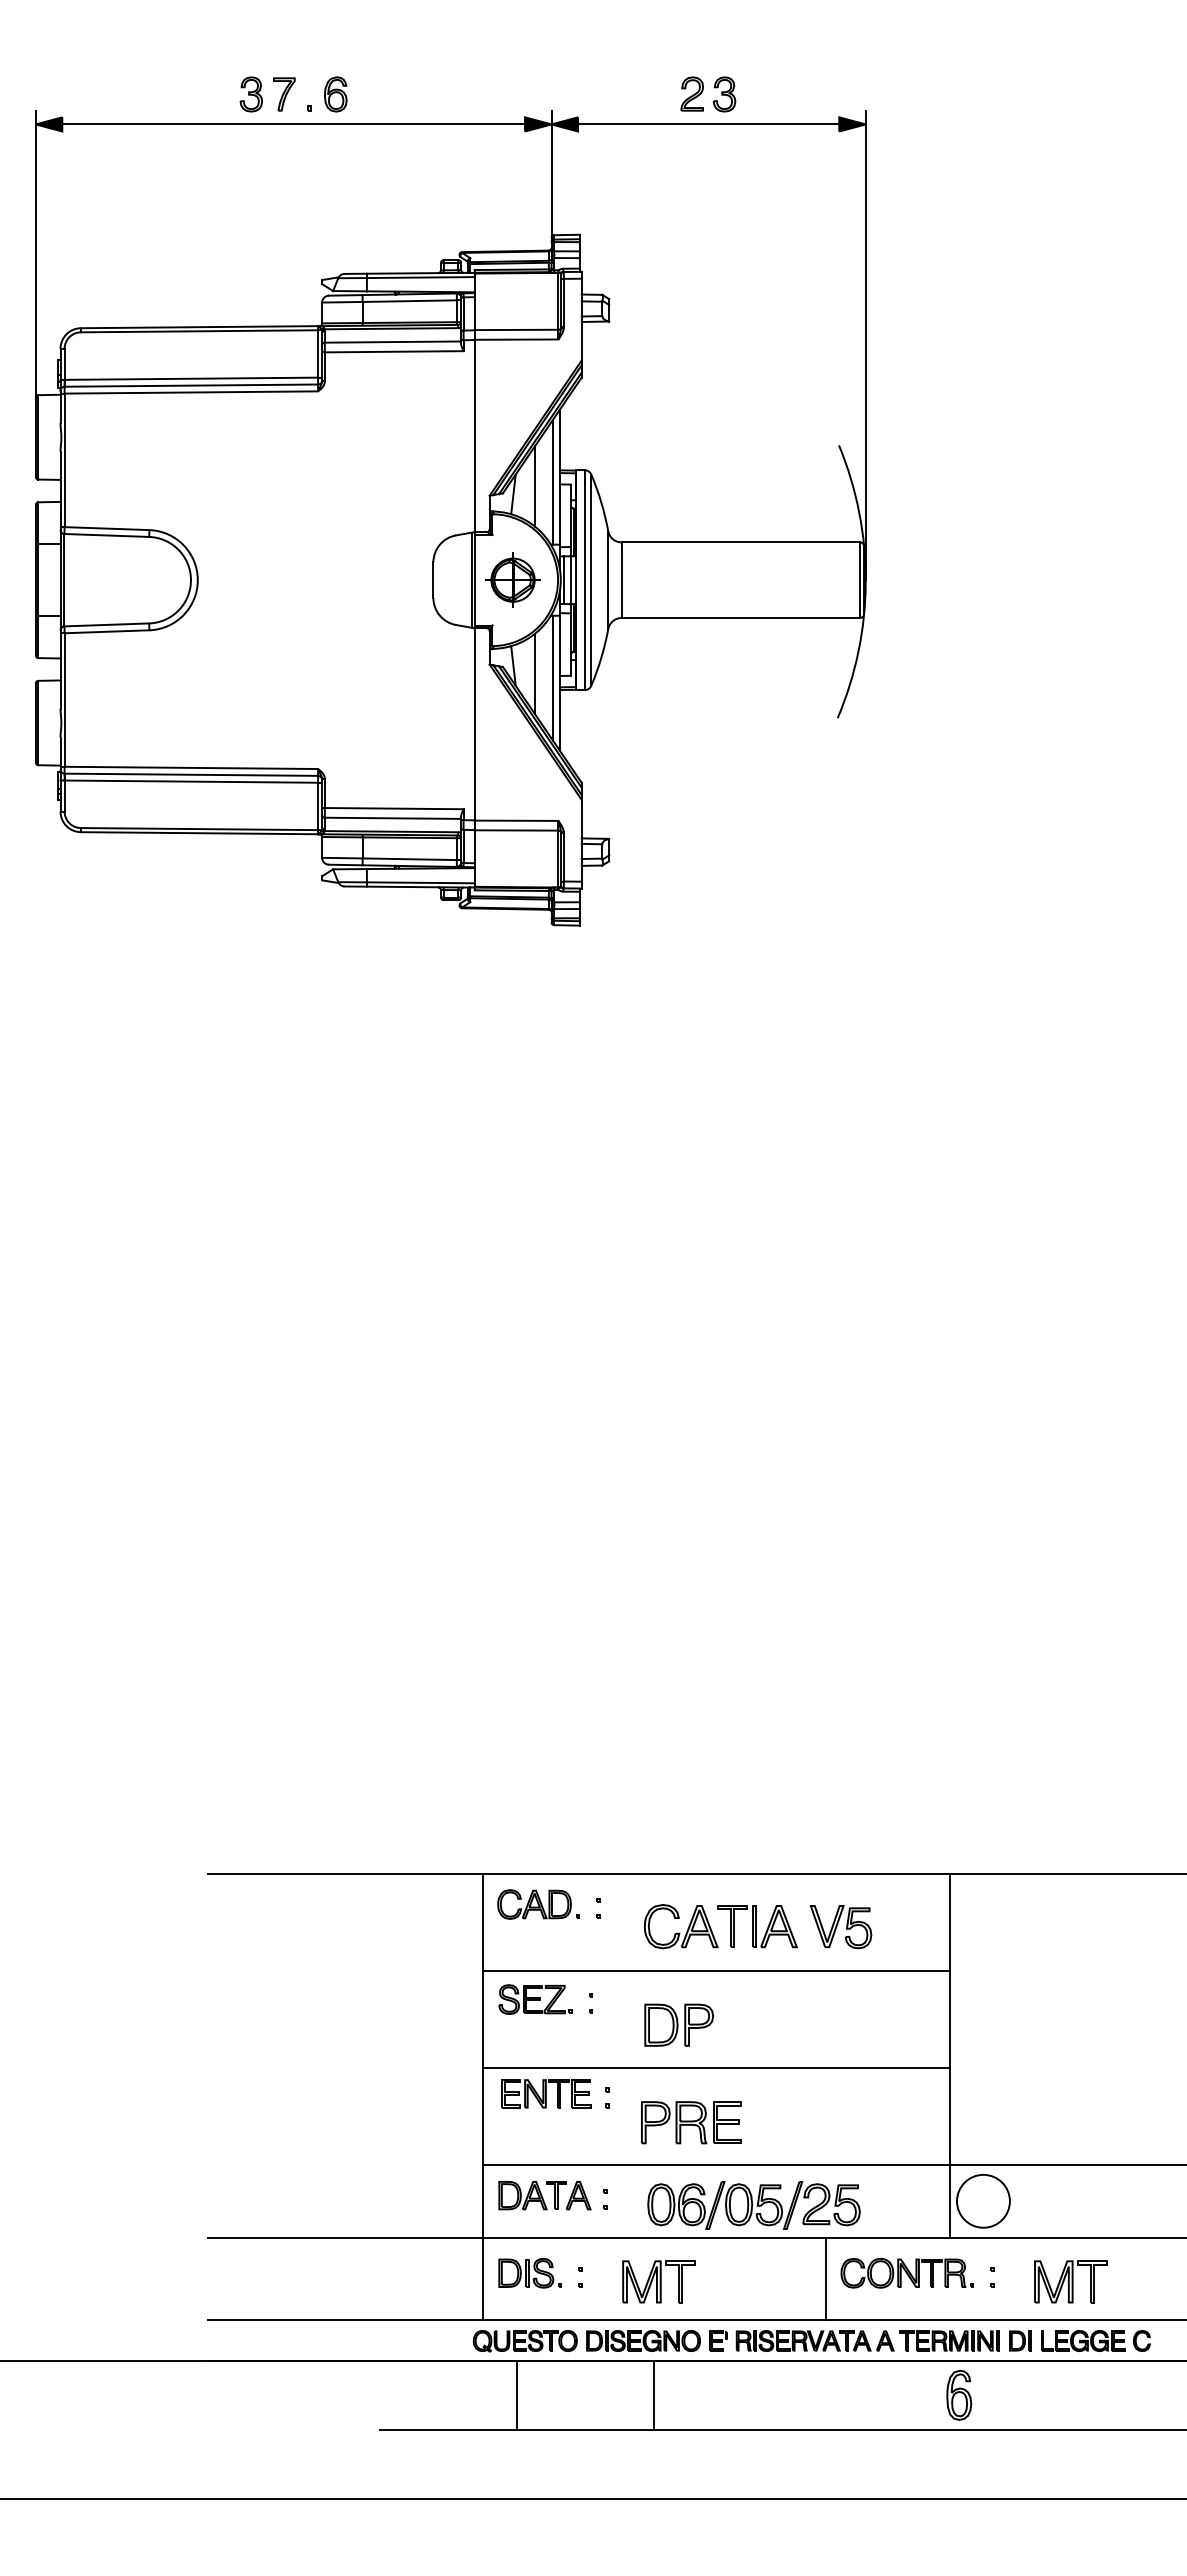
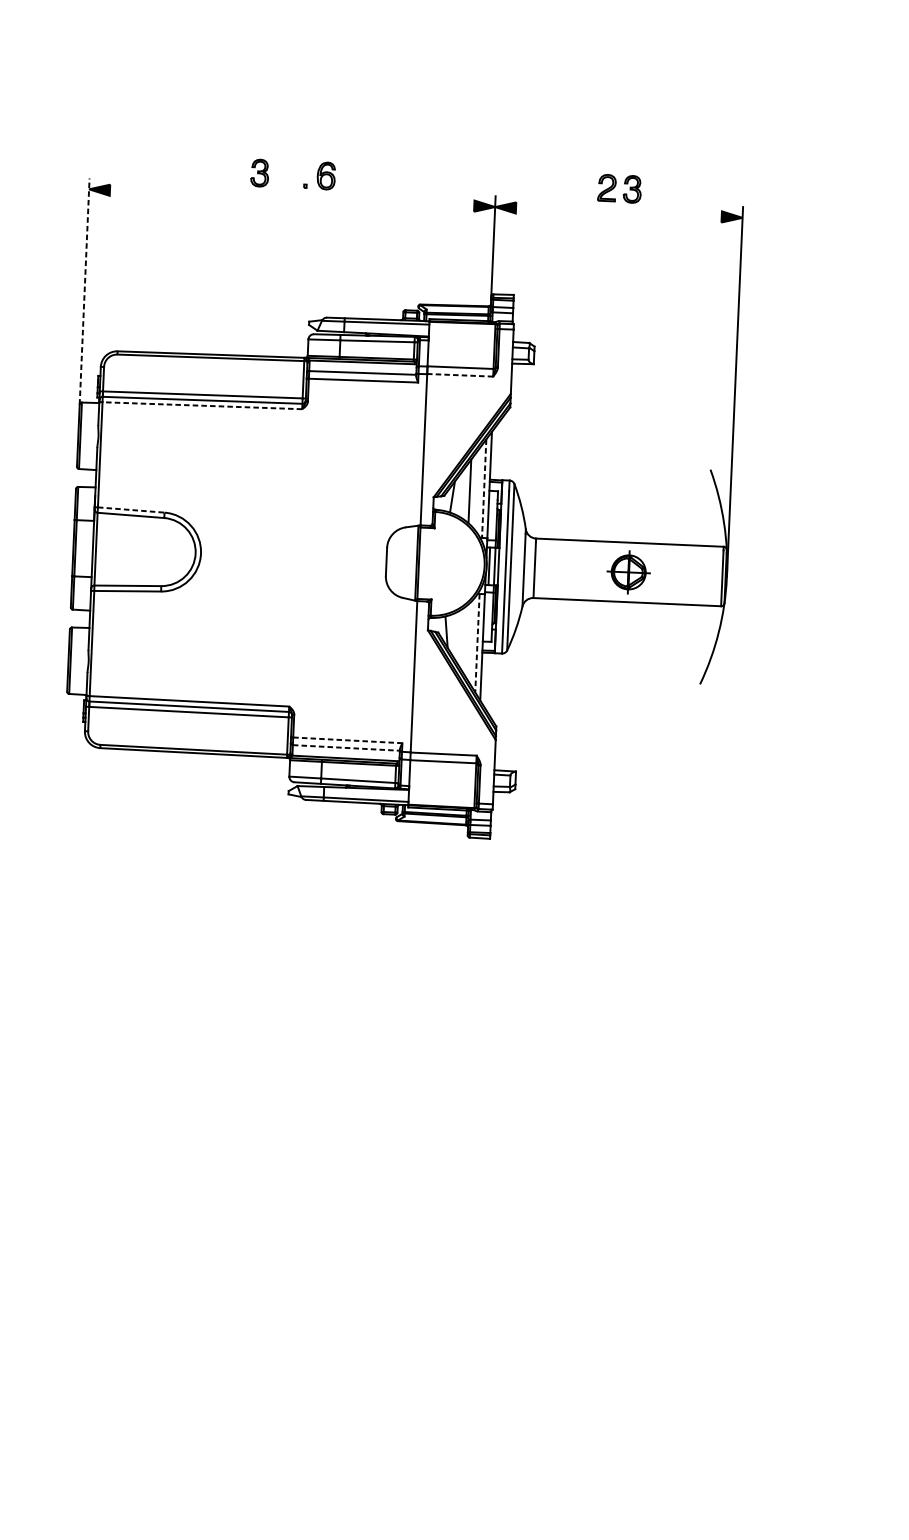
part: (284, 94) -> (285, 174), removed
line: (293, 124) -> (292, 198), removed
line: (708, 124) -> (618, 212), removed
line: (35, 254) -> (84, 291), solid -> dashed
line: (516, 339) -> (460, 375), solid -> dashed
line: (191, 392) -> (202, 405), solid -> dashed
line: (553, 482) -> (484, 489), solid -> dashed
line: (107, 528) -> (131, 509), solid -> dashed
part: (512, 579) -> (628, 571), moved
line: (535, 673) -> (463, 638), removed
line: (553, 678) -> (477, 643), solid -> dashed
line: (394, 808) -> (348, 740), solid -> dashed
line: (393, 818) -> (346, 748), solid -> dashed

